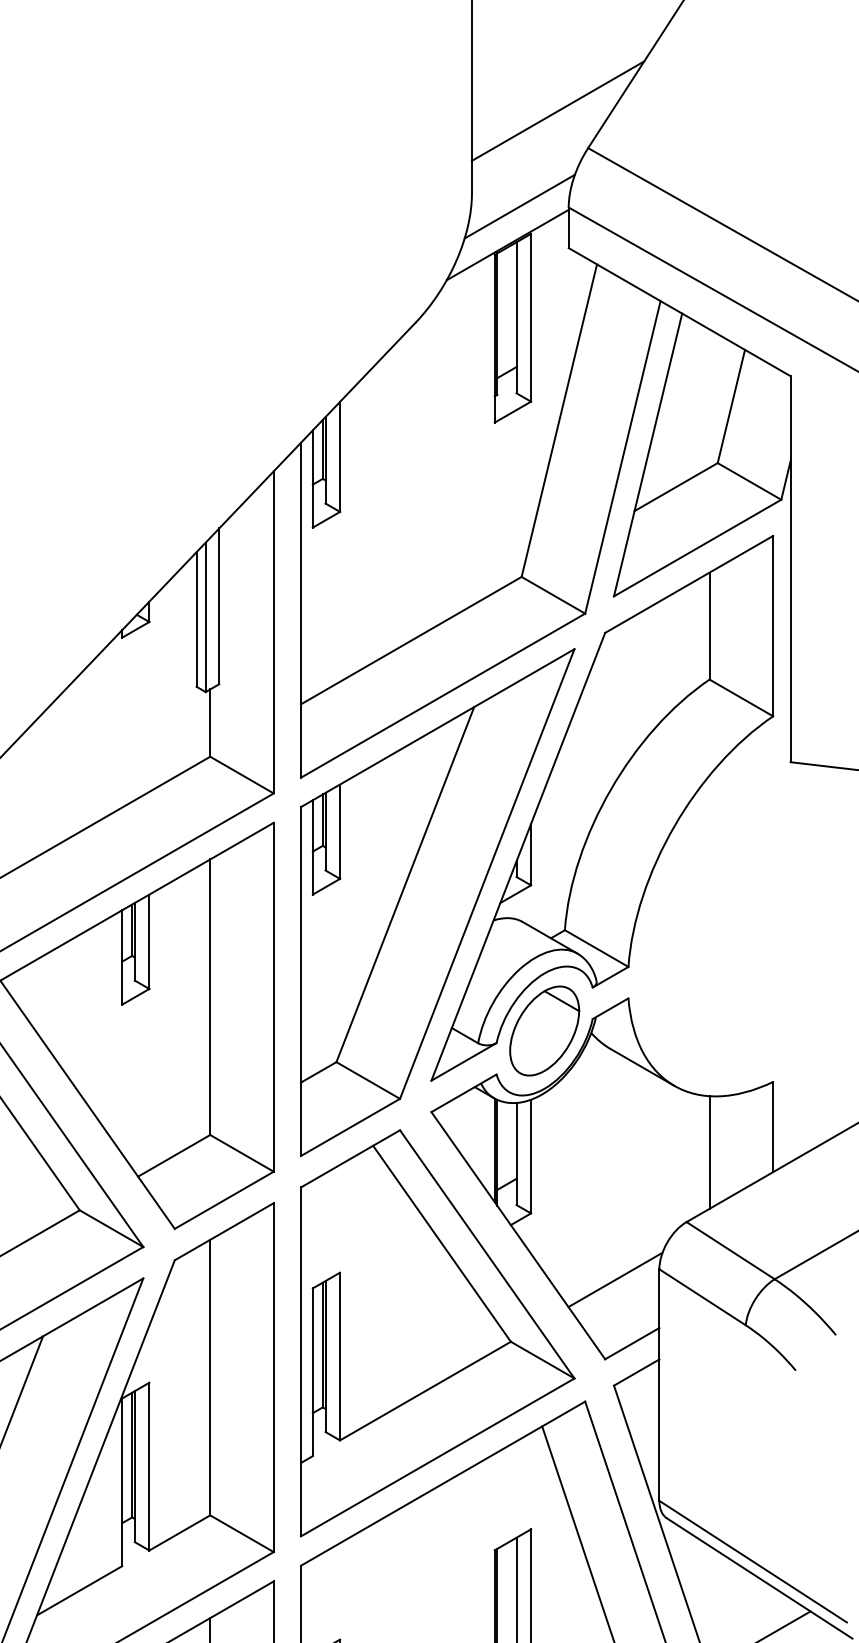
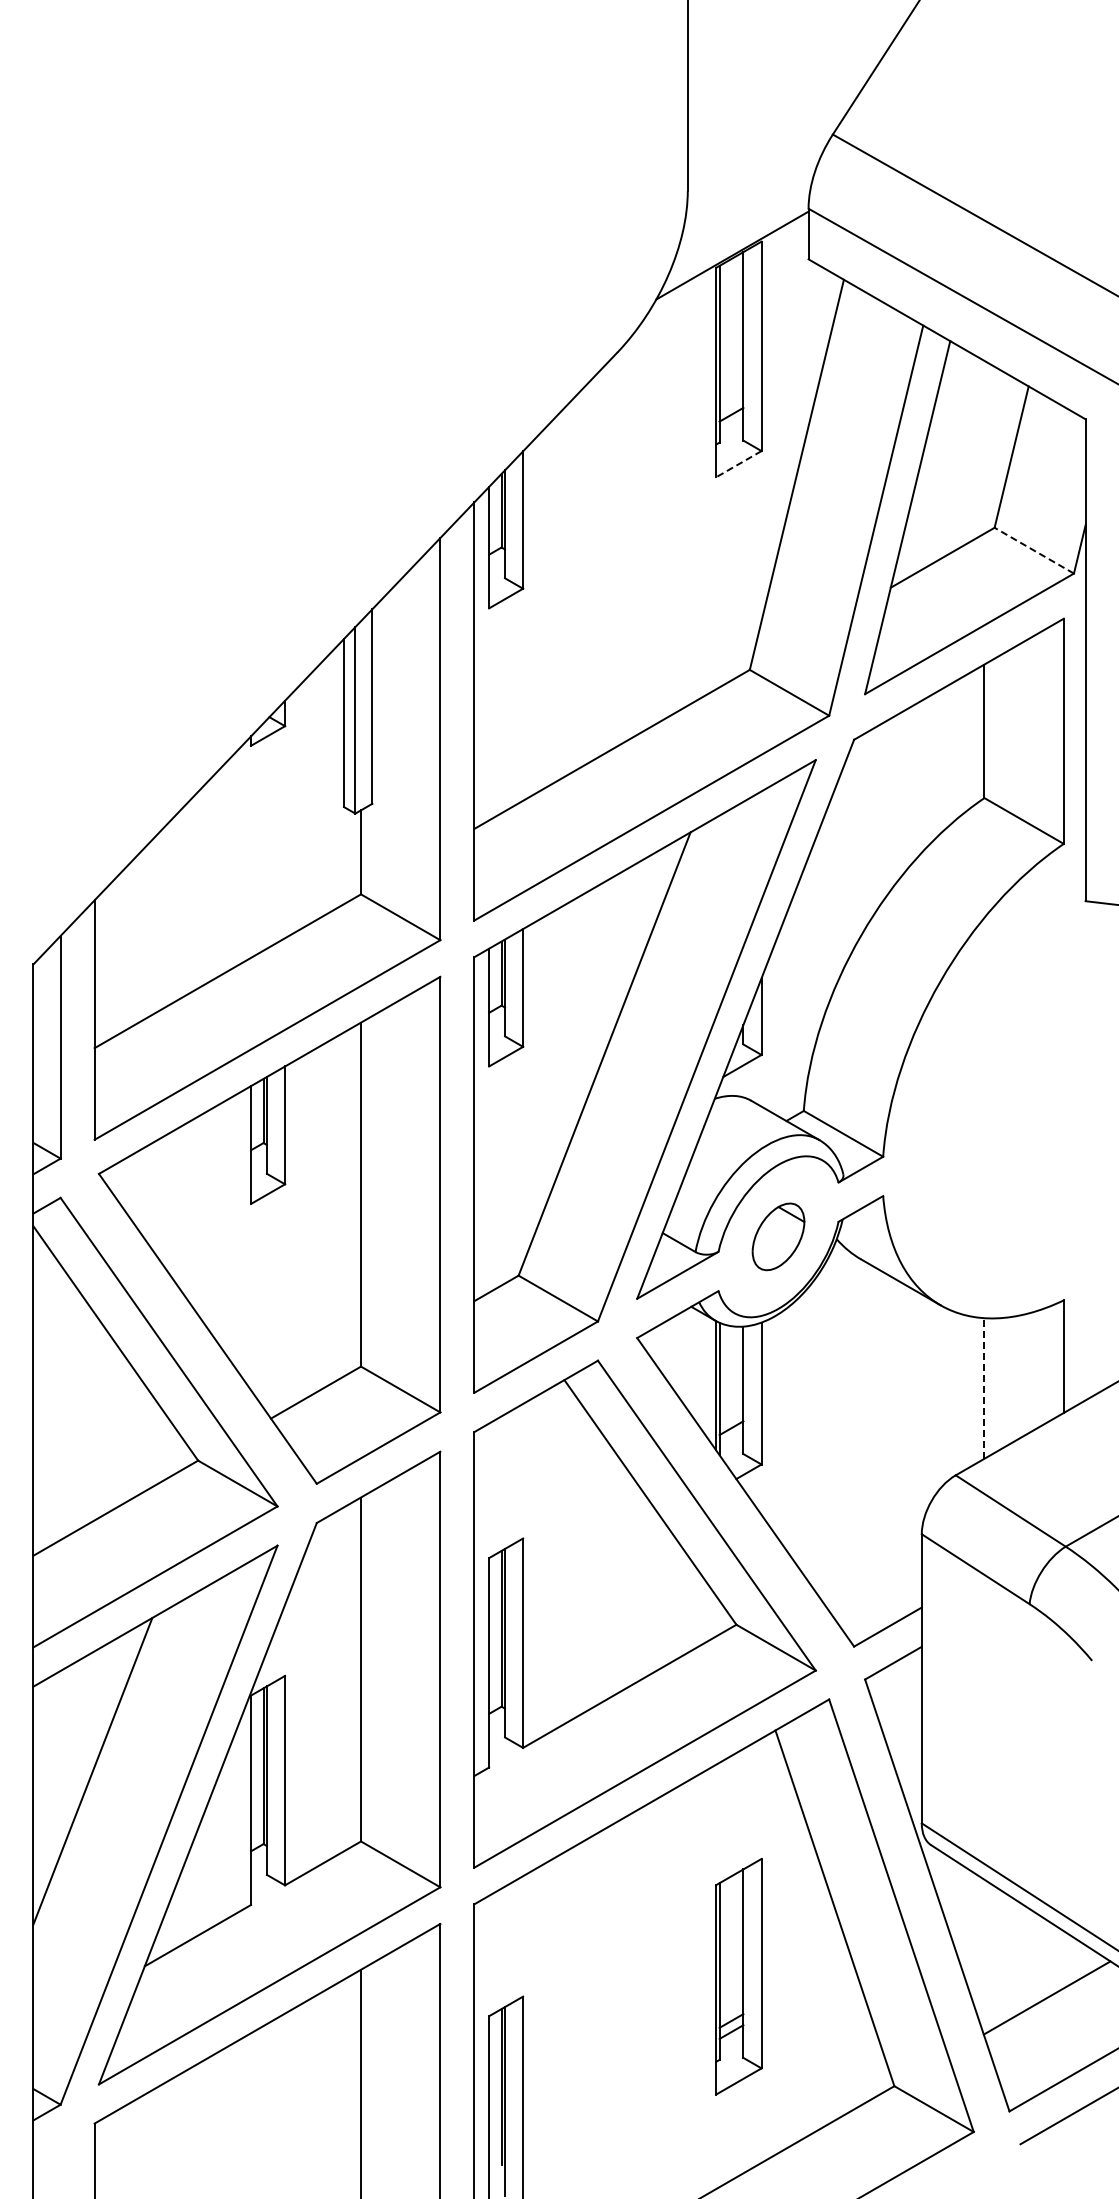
line: (557, 111) -> (794, 88), removed
line: (519, 206) -> (747, 207), removed
line: (512, 412) -> (738, 464), solid -> dashed
line: (749, 481) -> (1034, 550), solid -> dashed
part: (544, 1030) -> (778, 1236), size x0.6
line: (709, 1151) -> (984, 1387), solid -> dashed
line: (615, 1279) -> (866, 1547), removed

